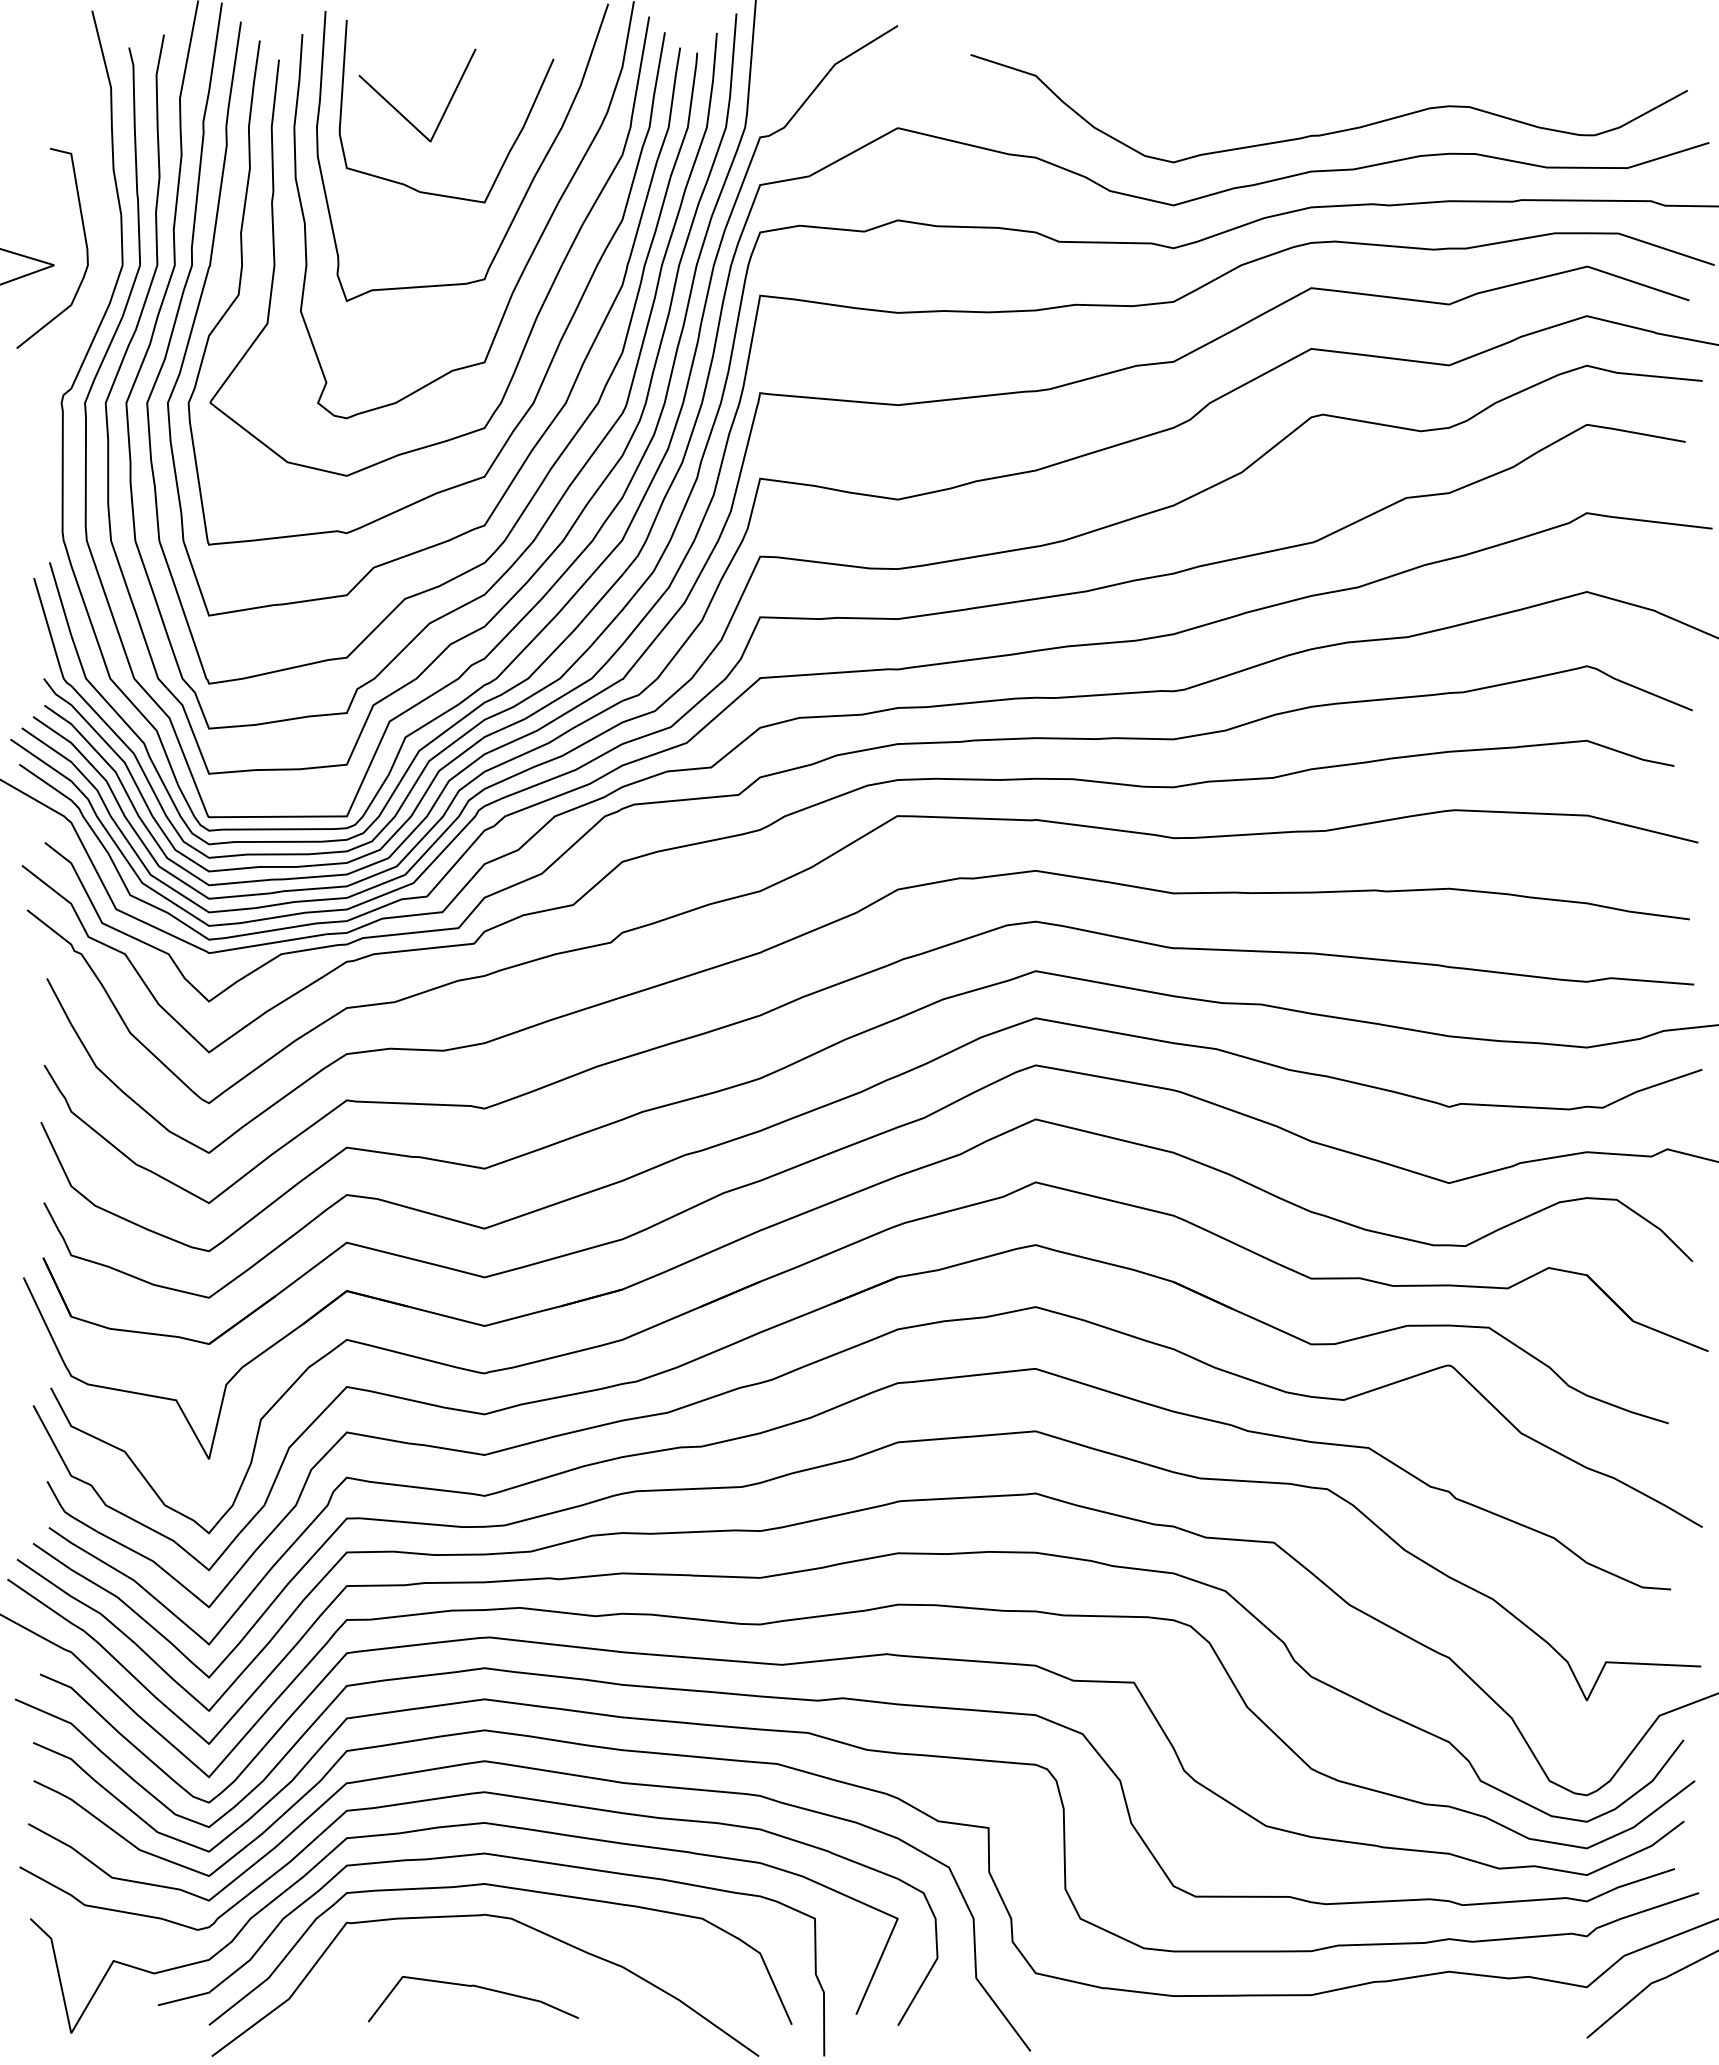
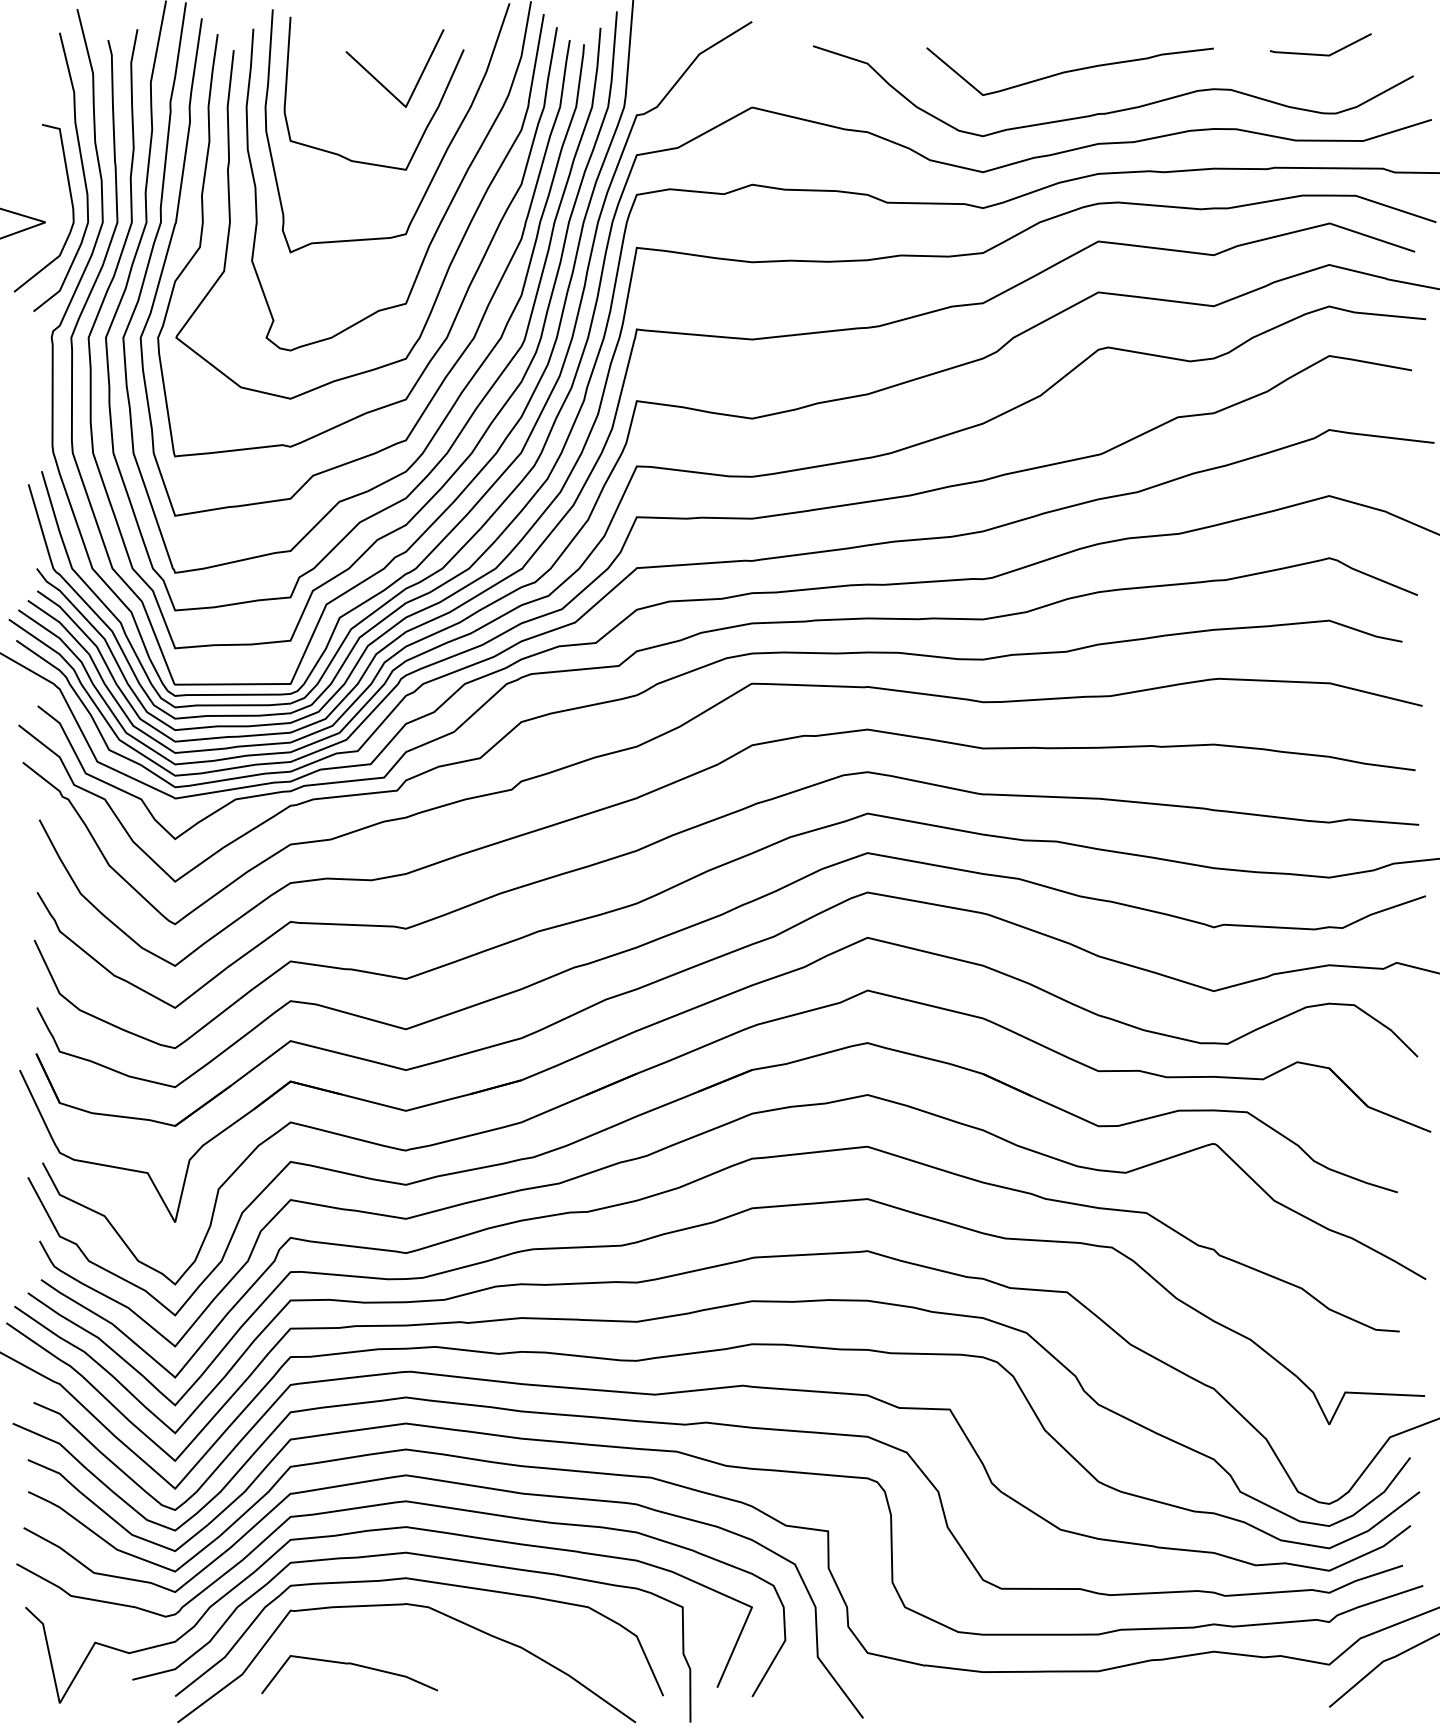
line: (1576, 64) -> (1320, 54), added
curve: (1277, 85) -> (1070, 71), added
line: (400, 112) -> (380, 82), moved
curve: (97, 199) -> (81, 167), added
curve: (476, 1987) -> (352, 1664), moved

